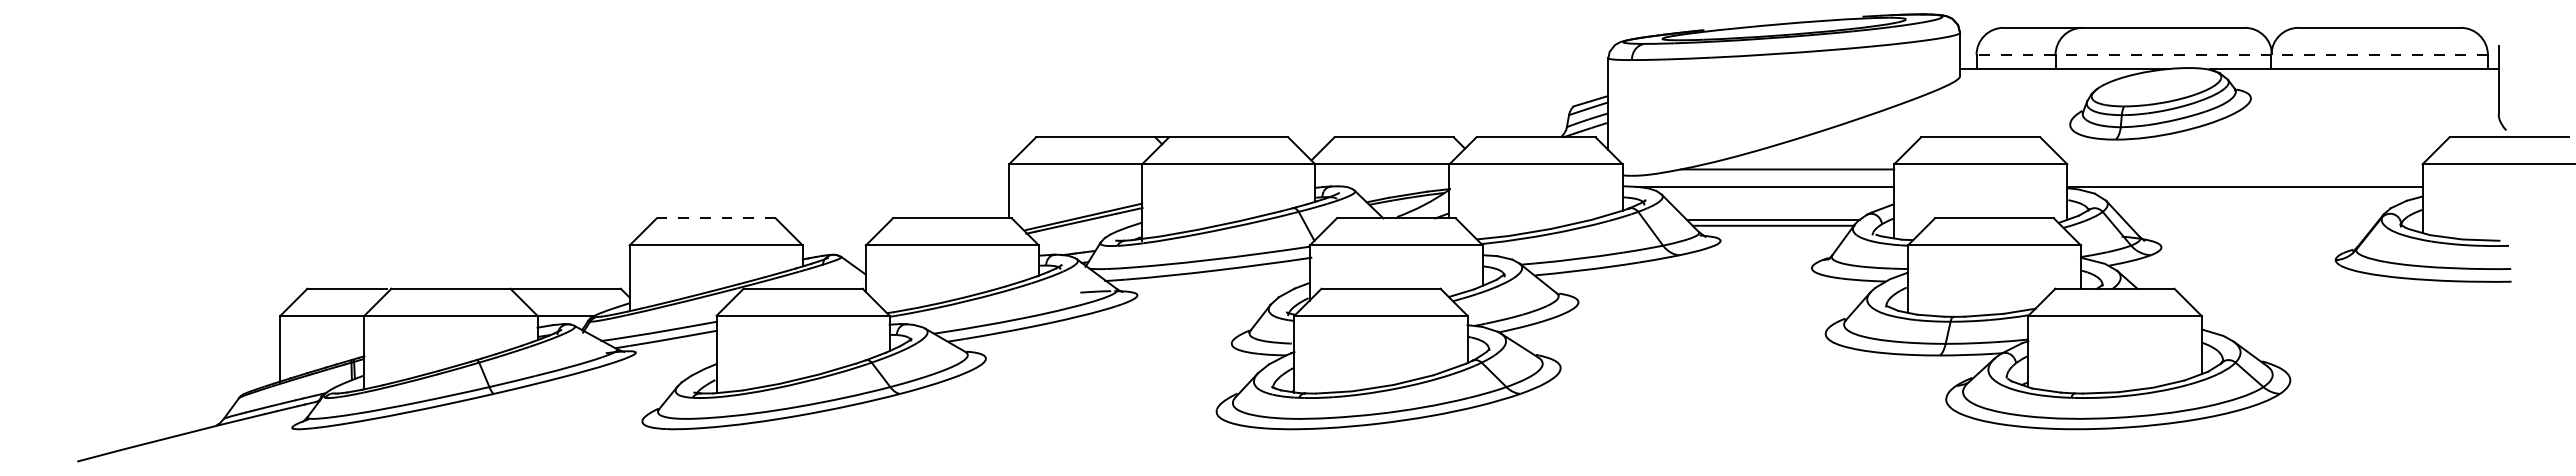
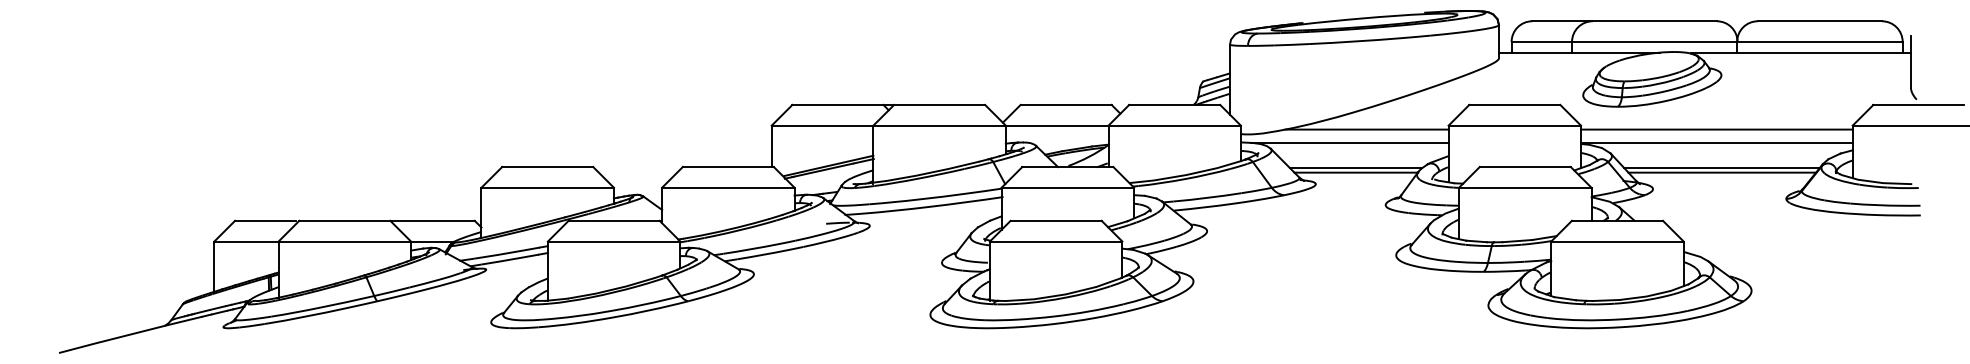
line: (2232, 54) -> (1707, 41), dashed -> solid
line: (2244, 169) -> (1716, 129), added
line: (715, 218) -> (547, 167), dashed -> solid
line: (2251, 219) -> (1721, 167), added
line: (2251, 225) -> (1721, 172), added

